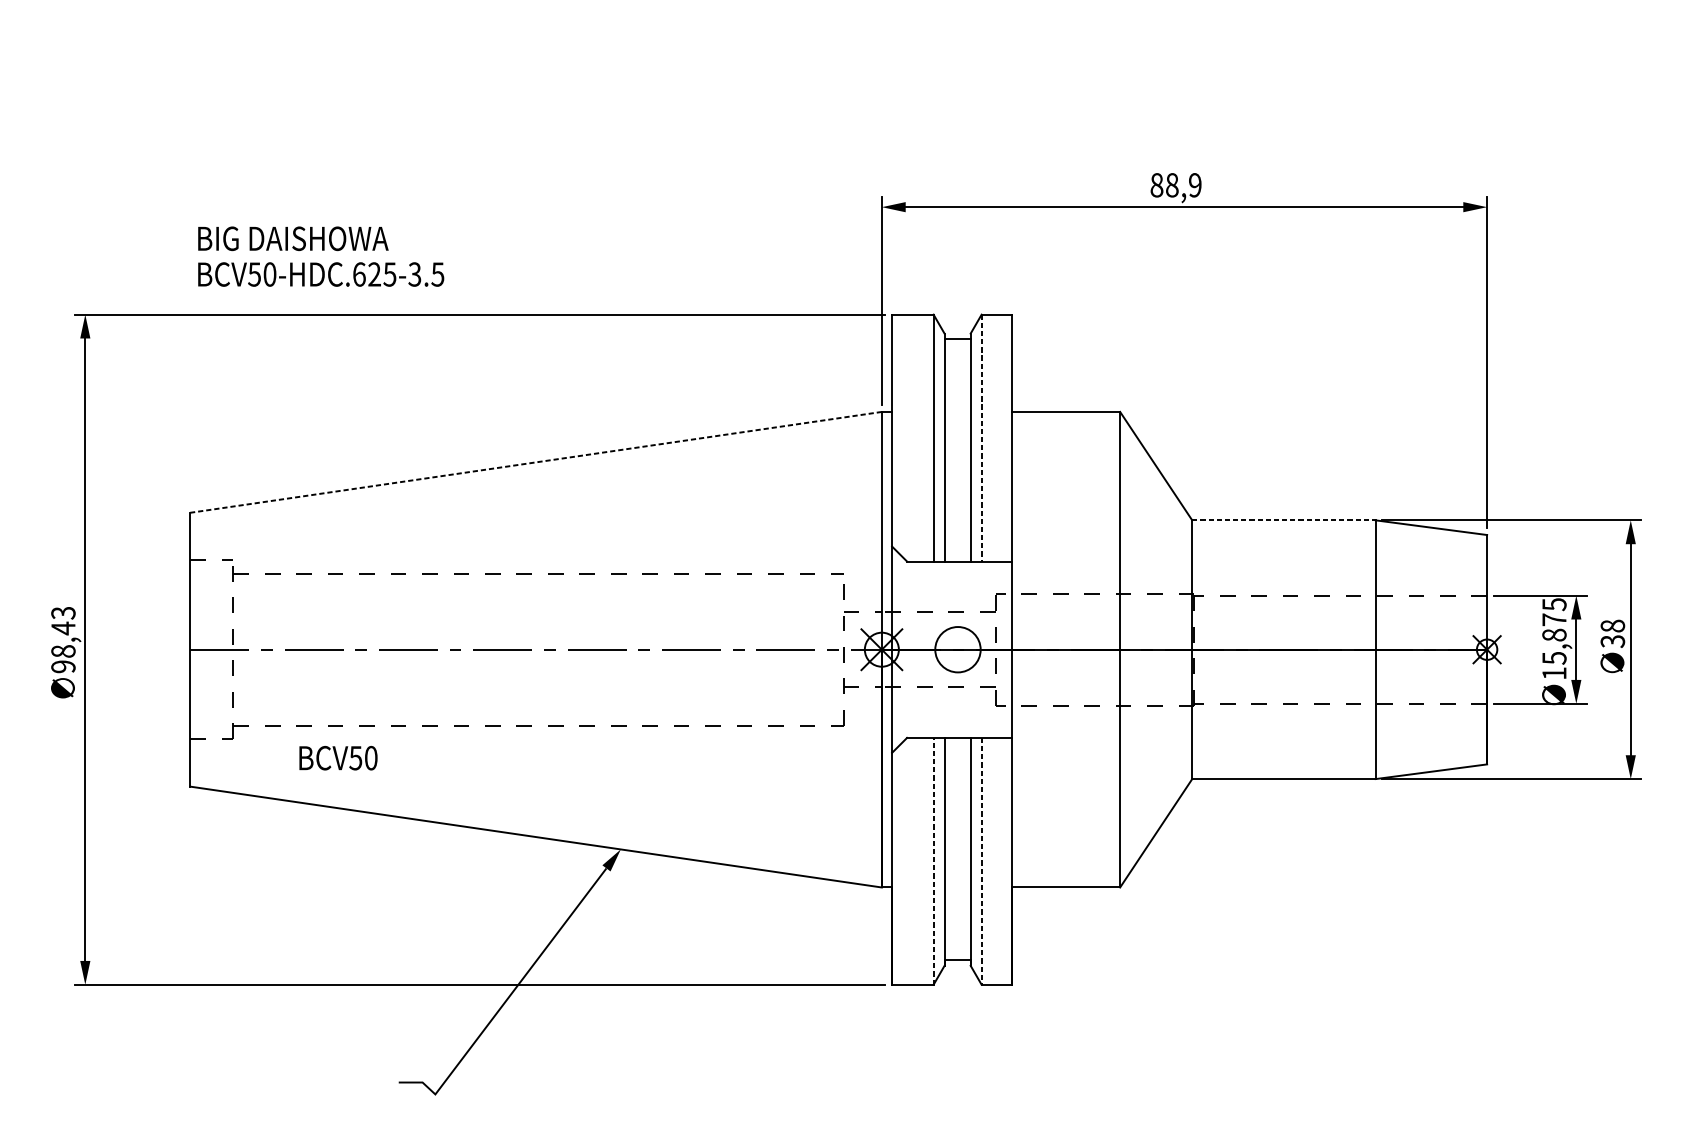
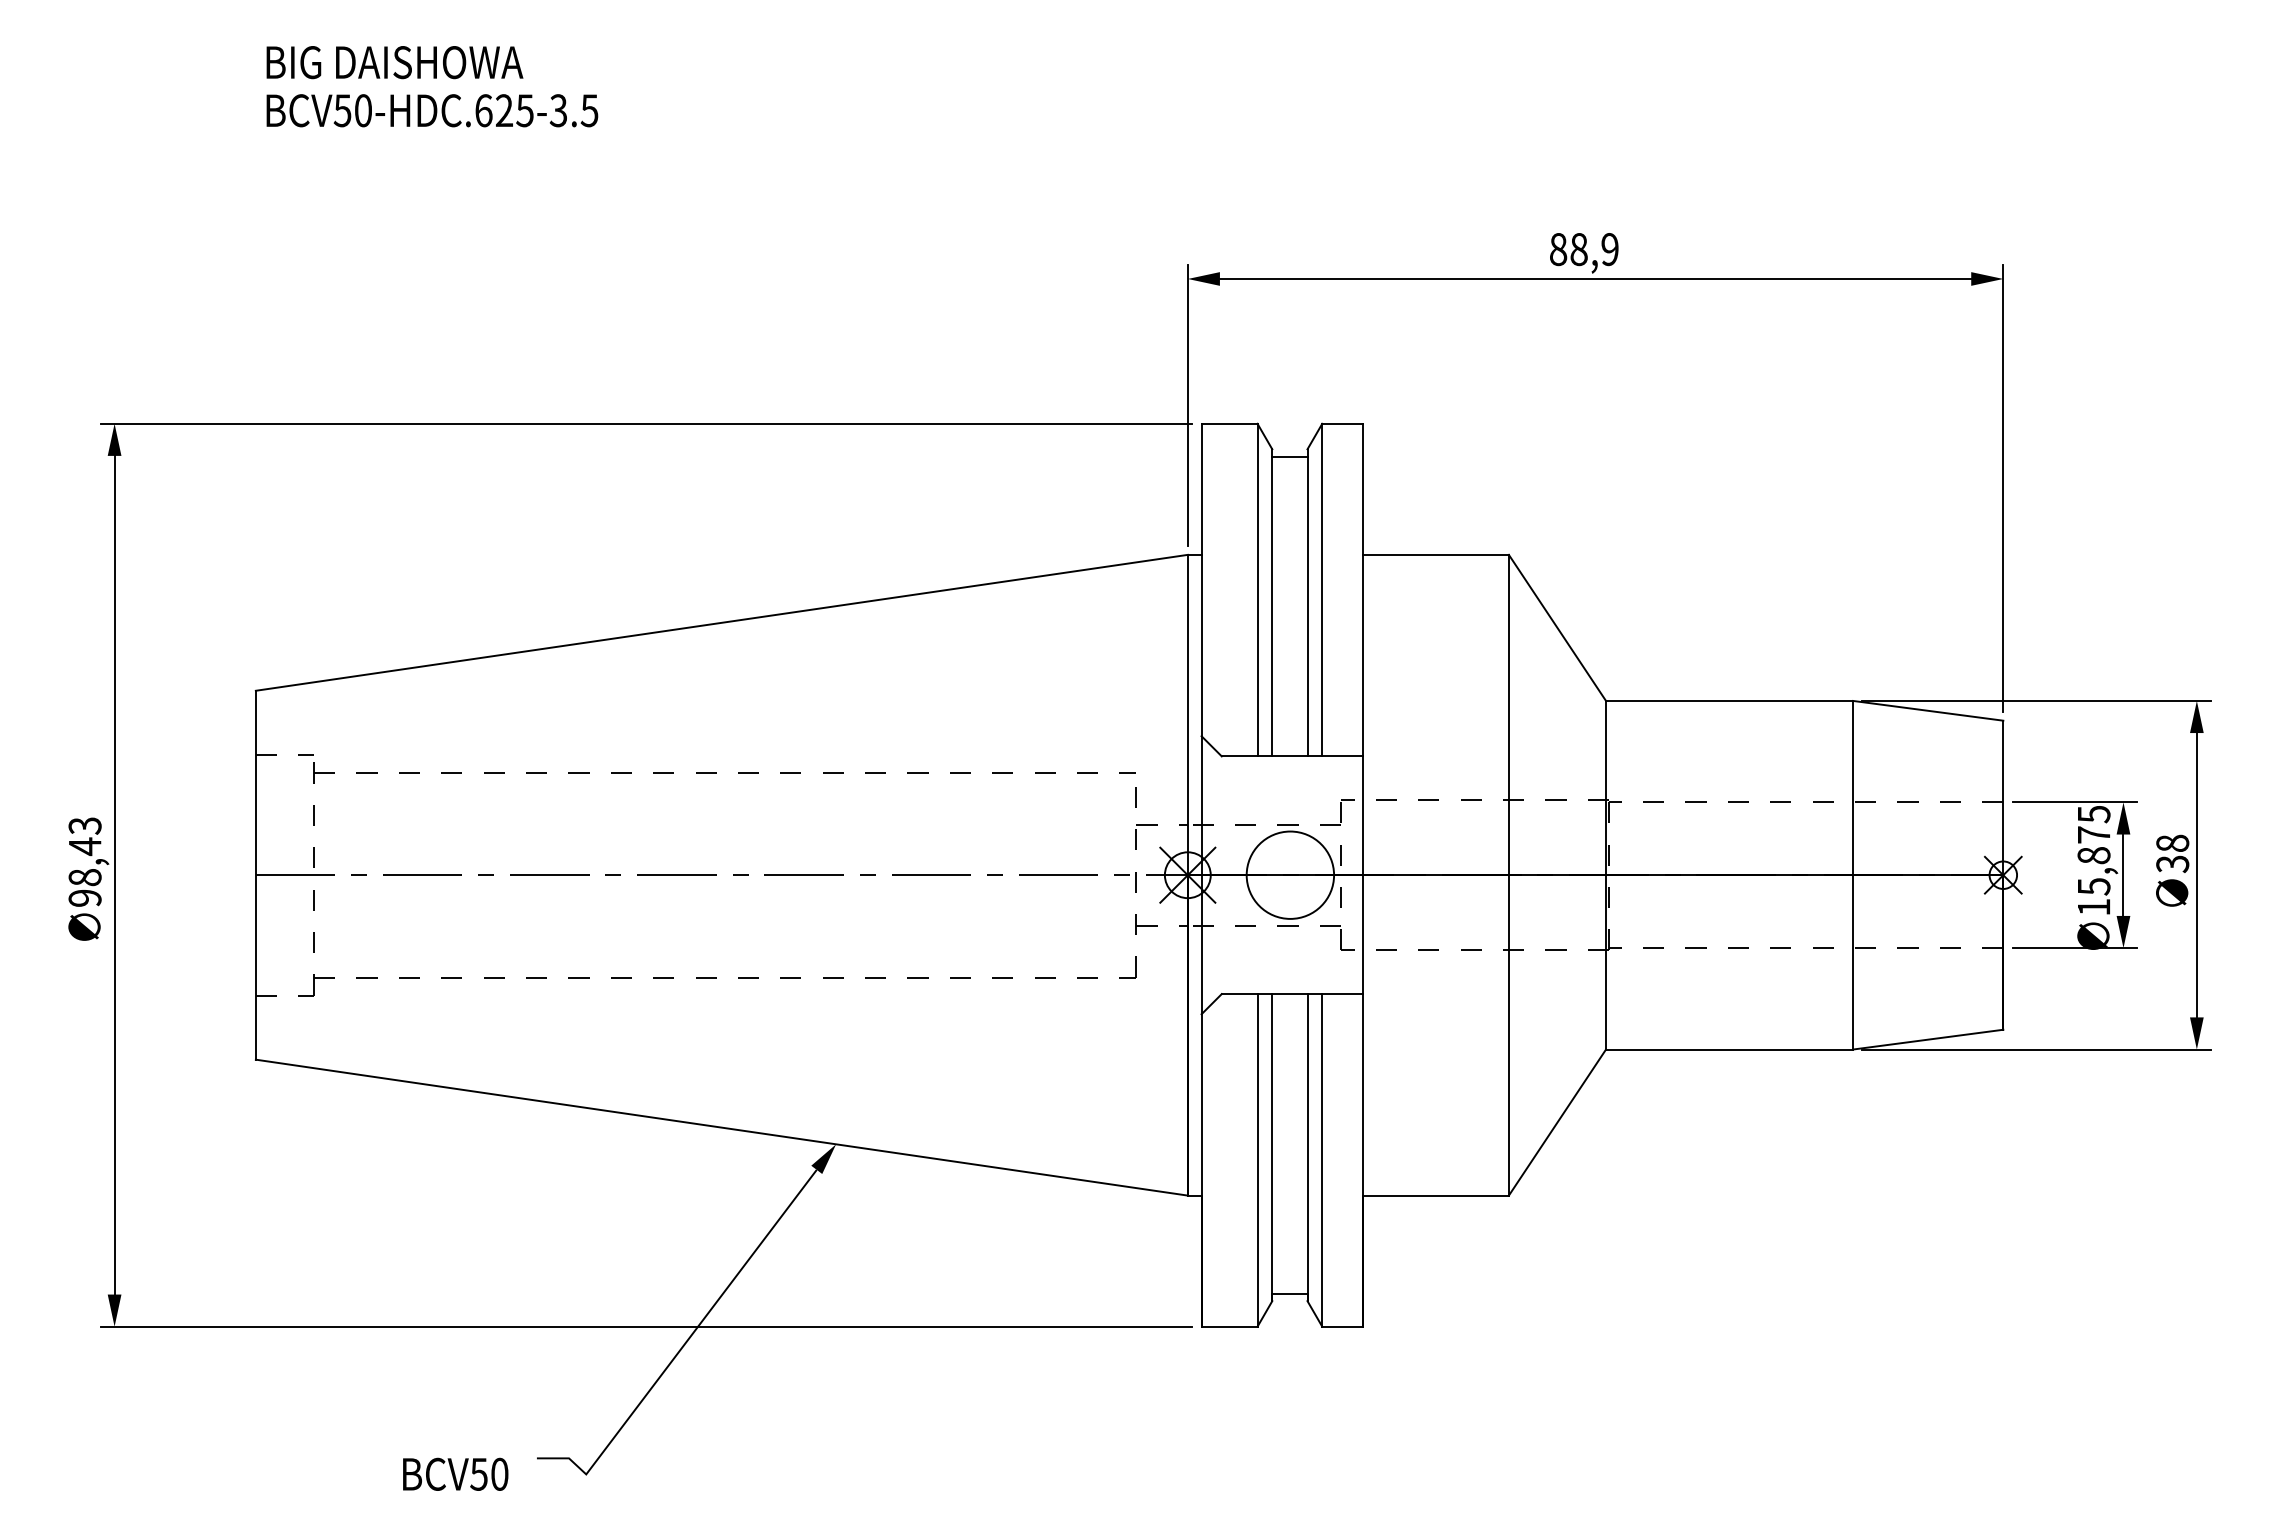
text: (321, 256) -> (432, 86), moved
line: (981, 438) -> (1322, 590), dashed -> solid
line: (535, 462) -> (721, 622), dashed -> solid
line: (1283, 520) -> (1729, 700), dashed -> solid
circle: (958, 649) -> (1290, 874), size x1.43
text: (338, 757) -> (455, 1473), moved
line: (933, 860) -> (1257, 1159), dashed -> solid
line: (981, 861) -> (1322, 1160), dashed -> solid

